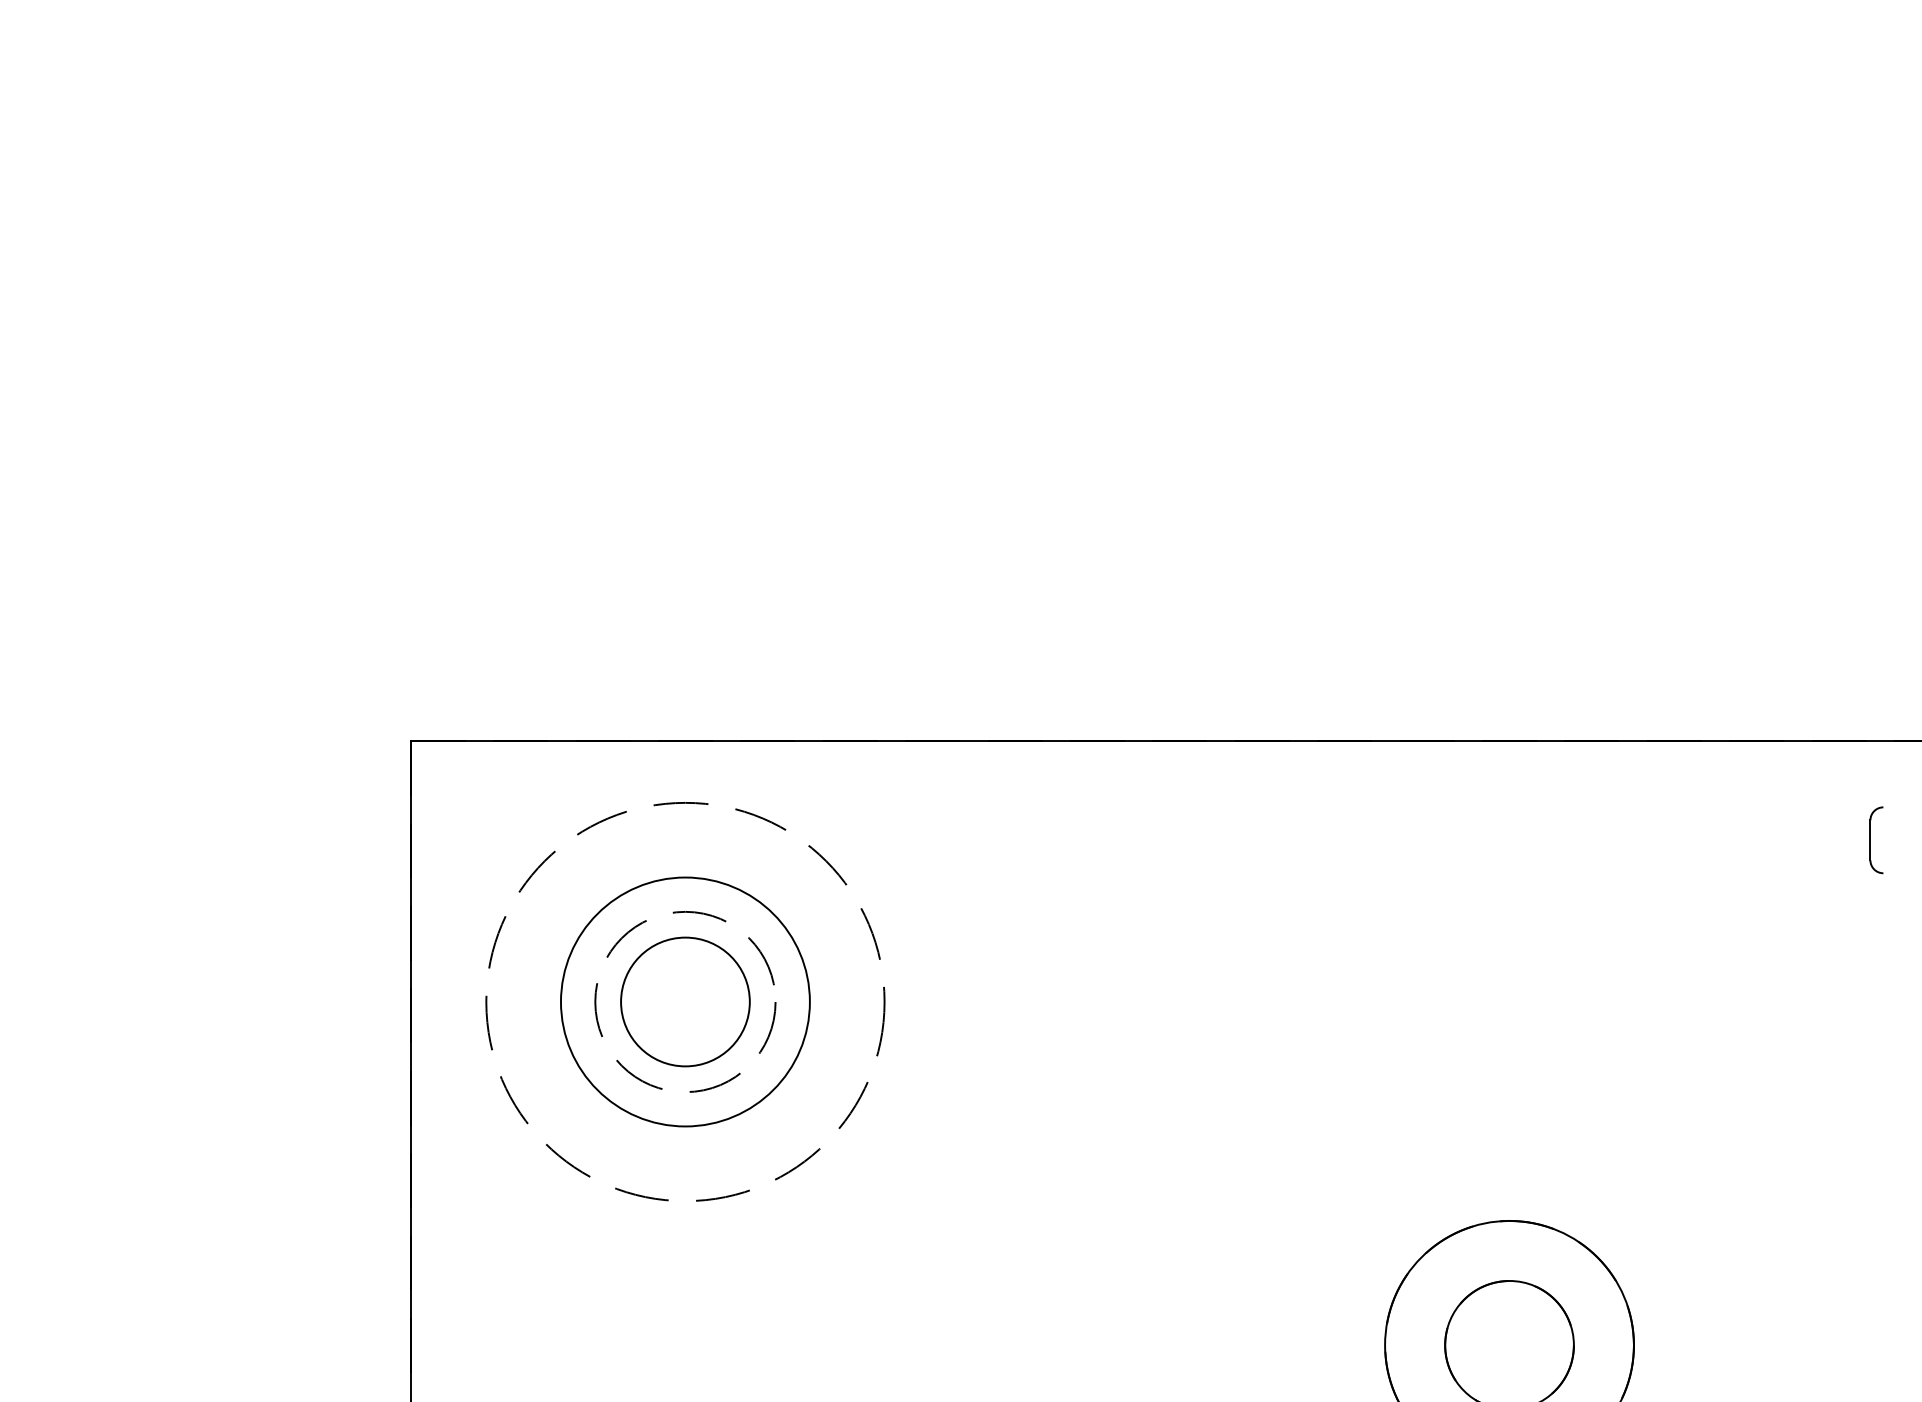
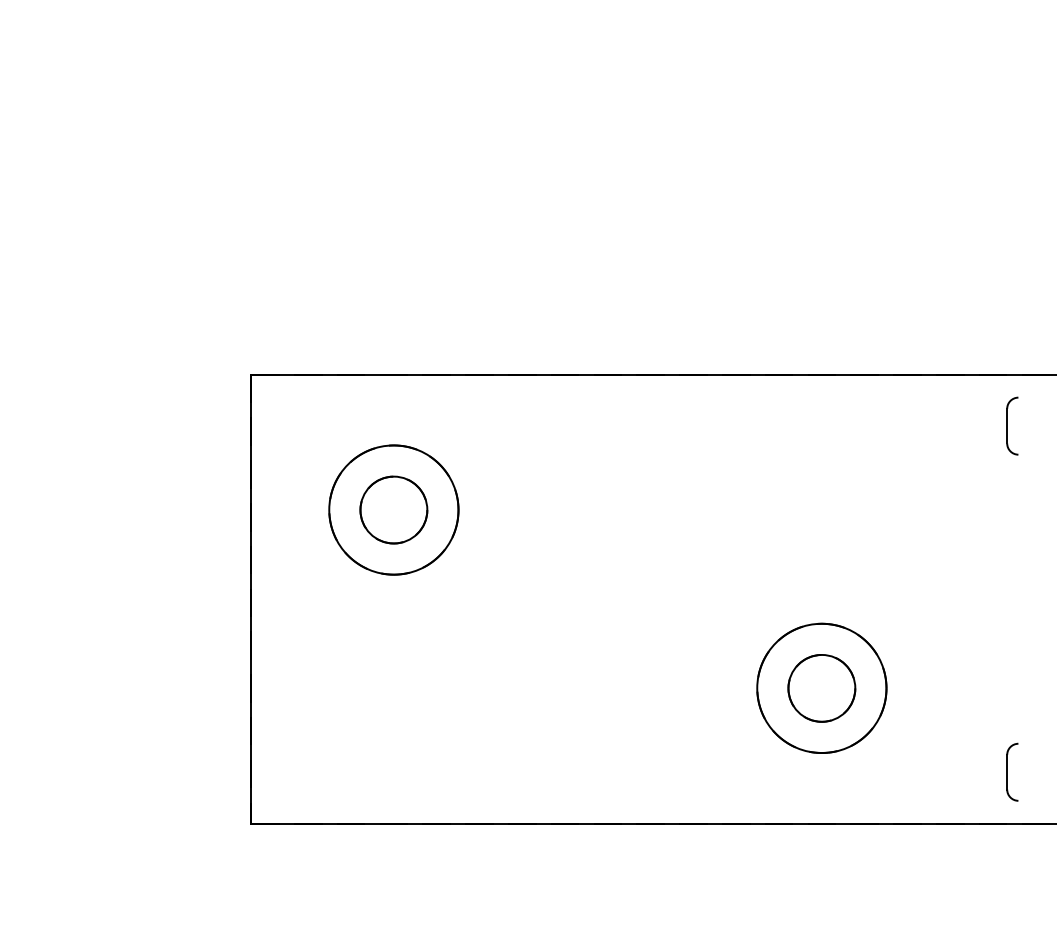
part: (1876, 839) -> (1012, 425), size x1.67
circle: (684, 1000) -> (393, 509), size x0.62
circle: (684, 1000) -> (393, 509), size x0.71

